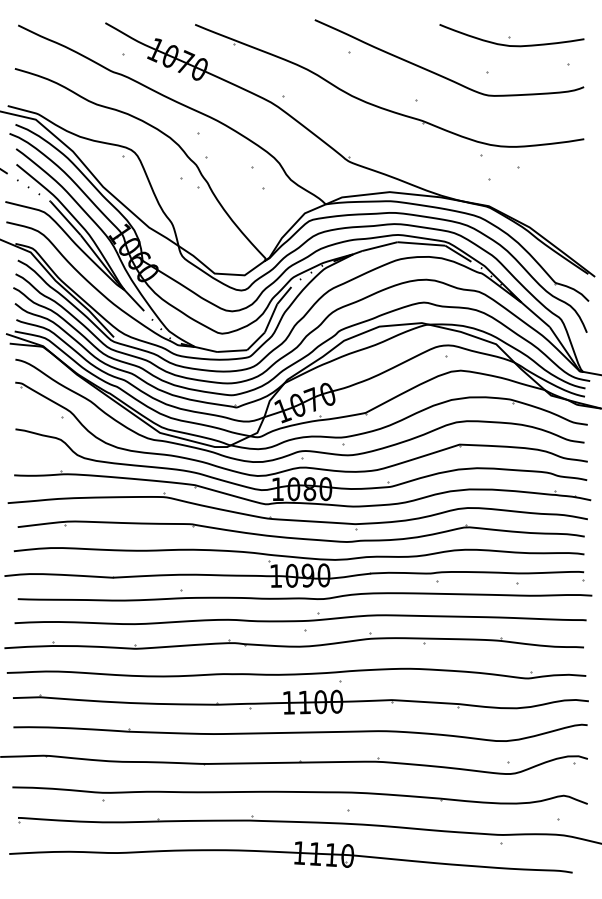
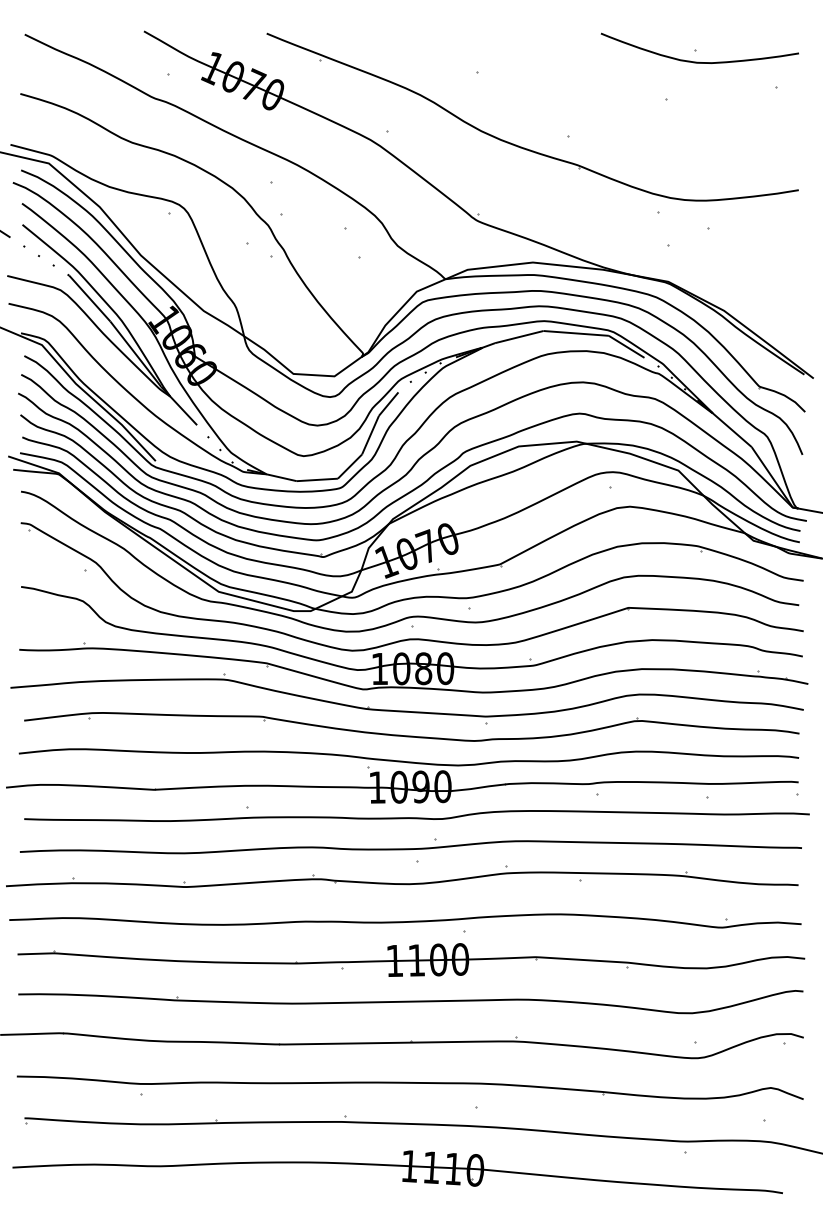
curve: (442, 75) -> (605, 103), removed

